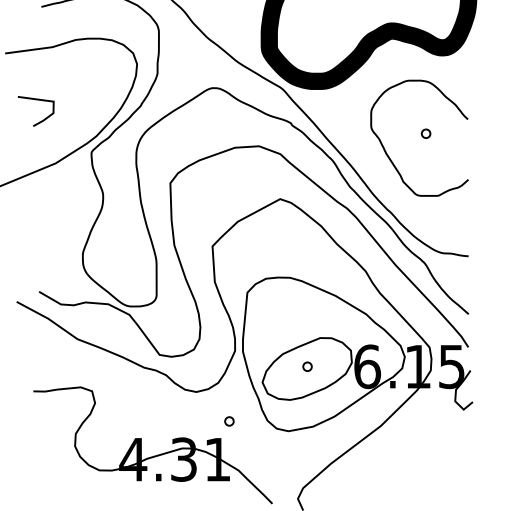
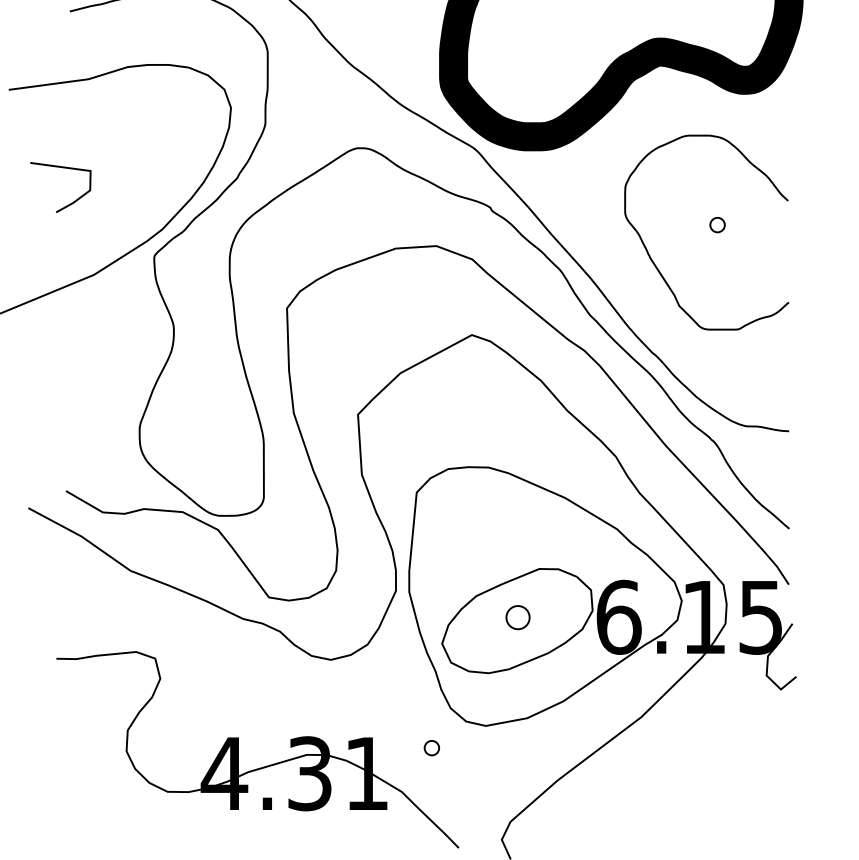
part: (307, 366) -> (517, 616), size x1.6
part: (229, 421) -> (432, 748), moved

